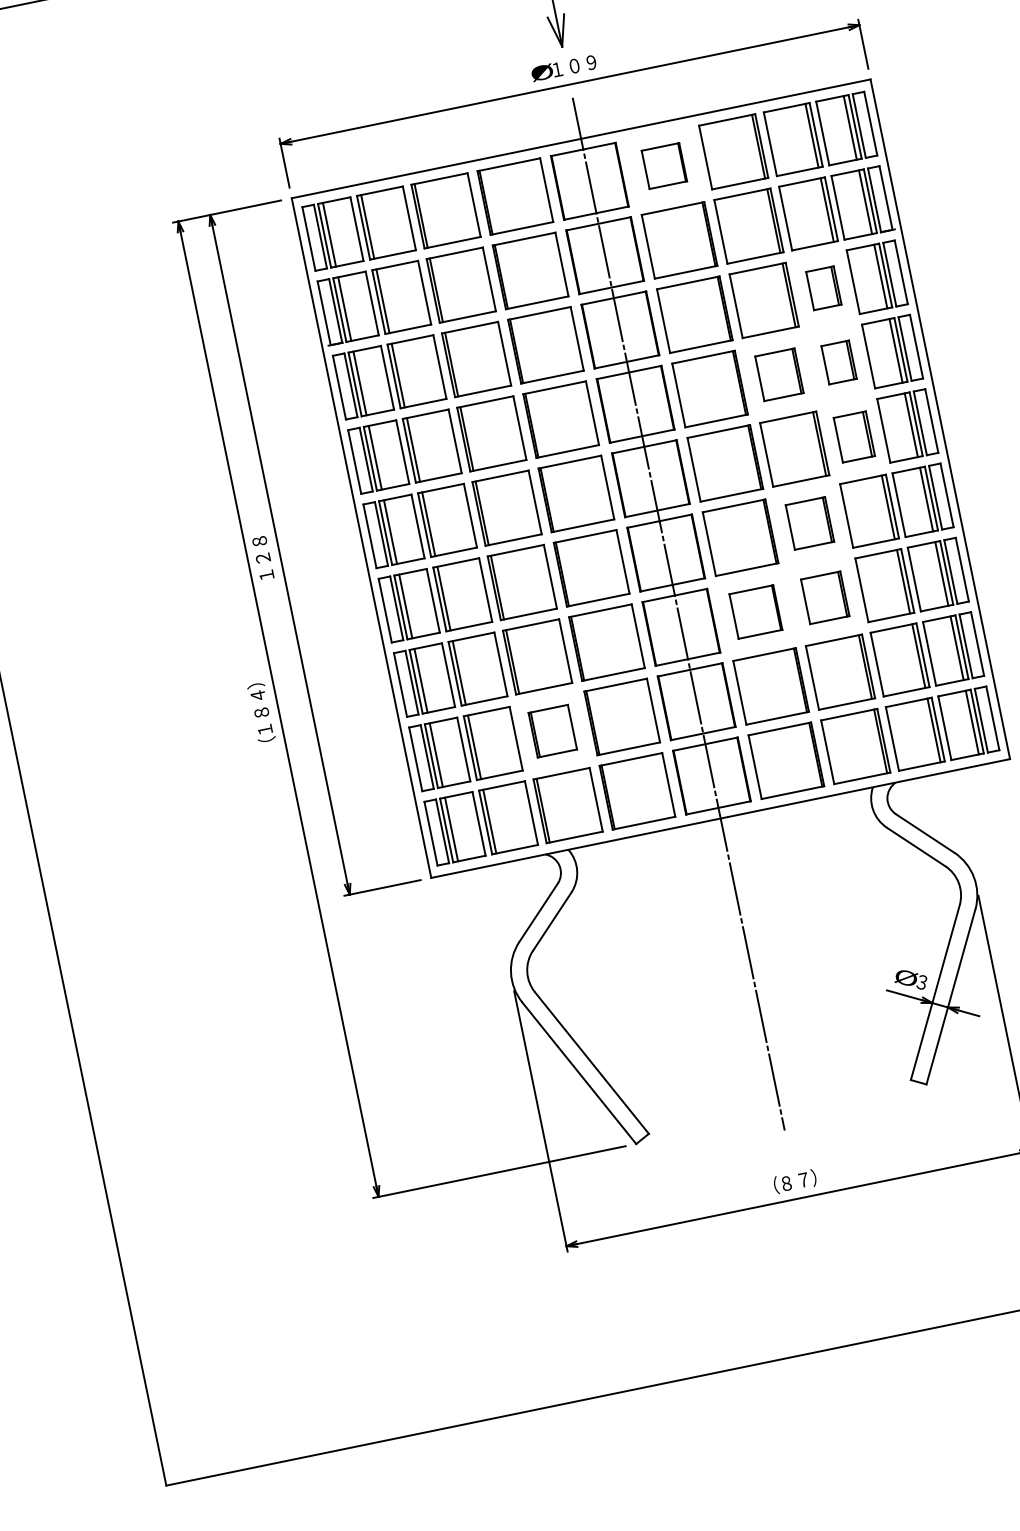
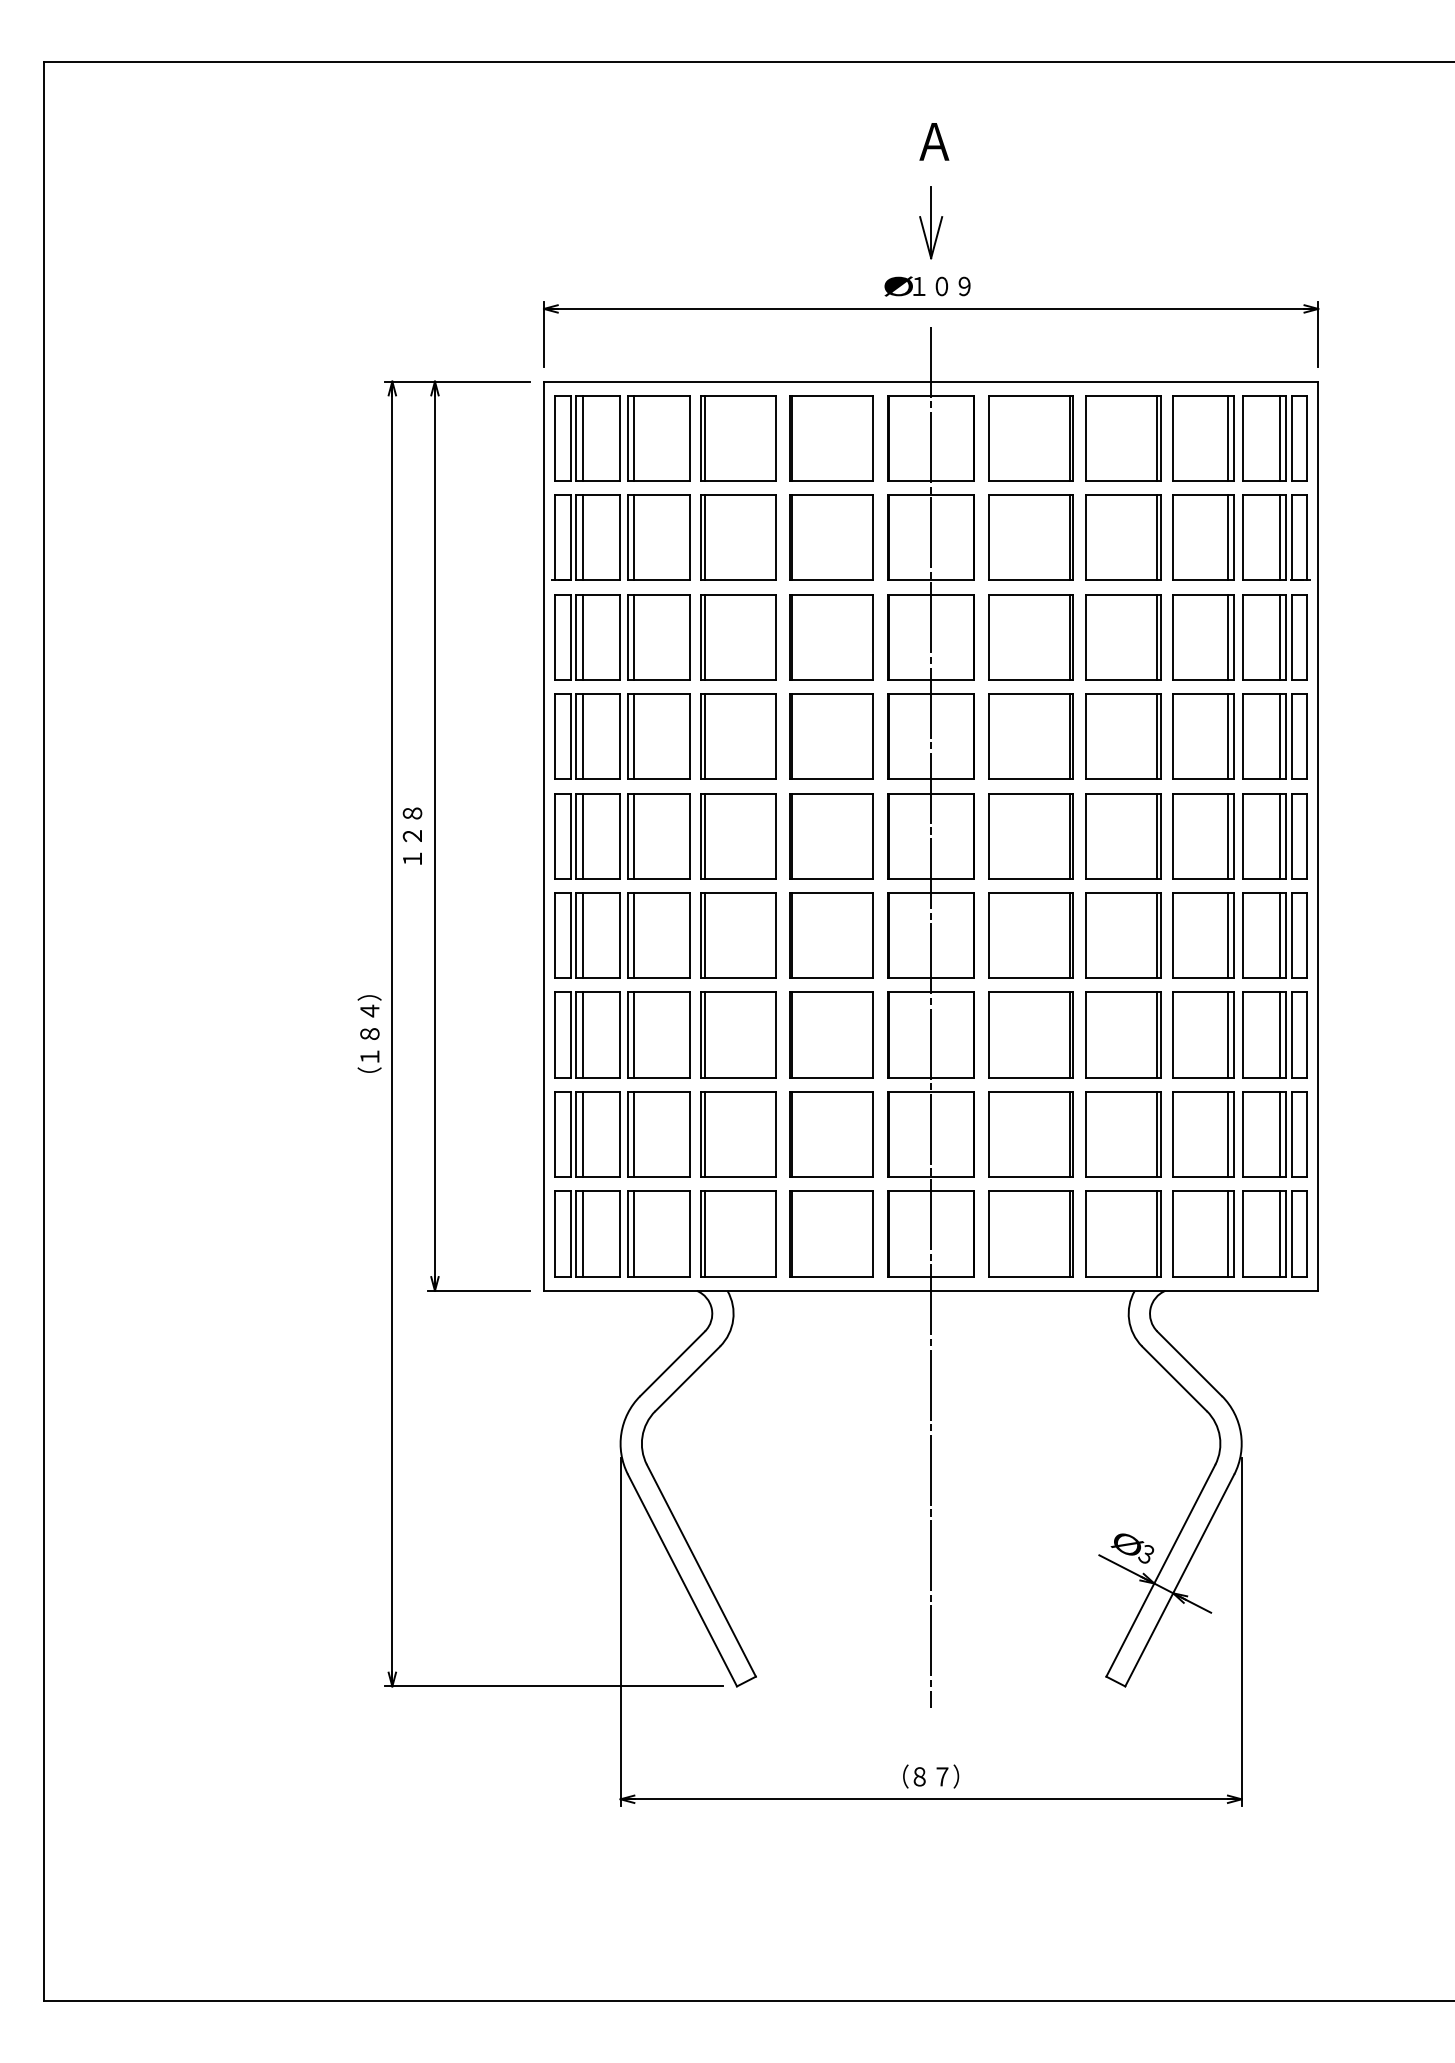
part: (664, 166) -> (1030, 438), size x1.67
part: (824, 288) -> (1203, 637), size x1.67
part: (839, 362) -> (1203, 736), size x1.67
part: (779, 374) -> (1123, 736), size x1.43
part: (854, 437) -> (1203, 836), size x1.43
part: (809, 523) -> (1123, 935), size x1.43
part: (825, 597) -> (1123, 1034), size x1.43
part: (755, 611) -> (1030, 1034), size x1.43
part: (552, 731) -> (738, 1134), size x1.43

